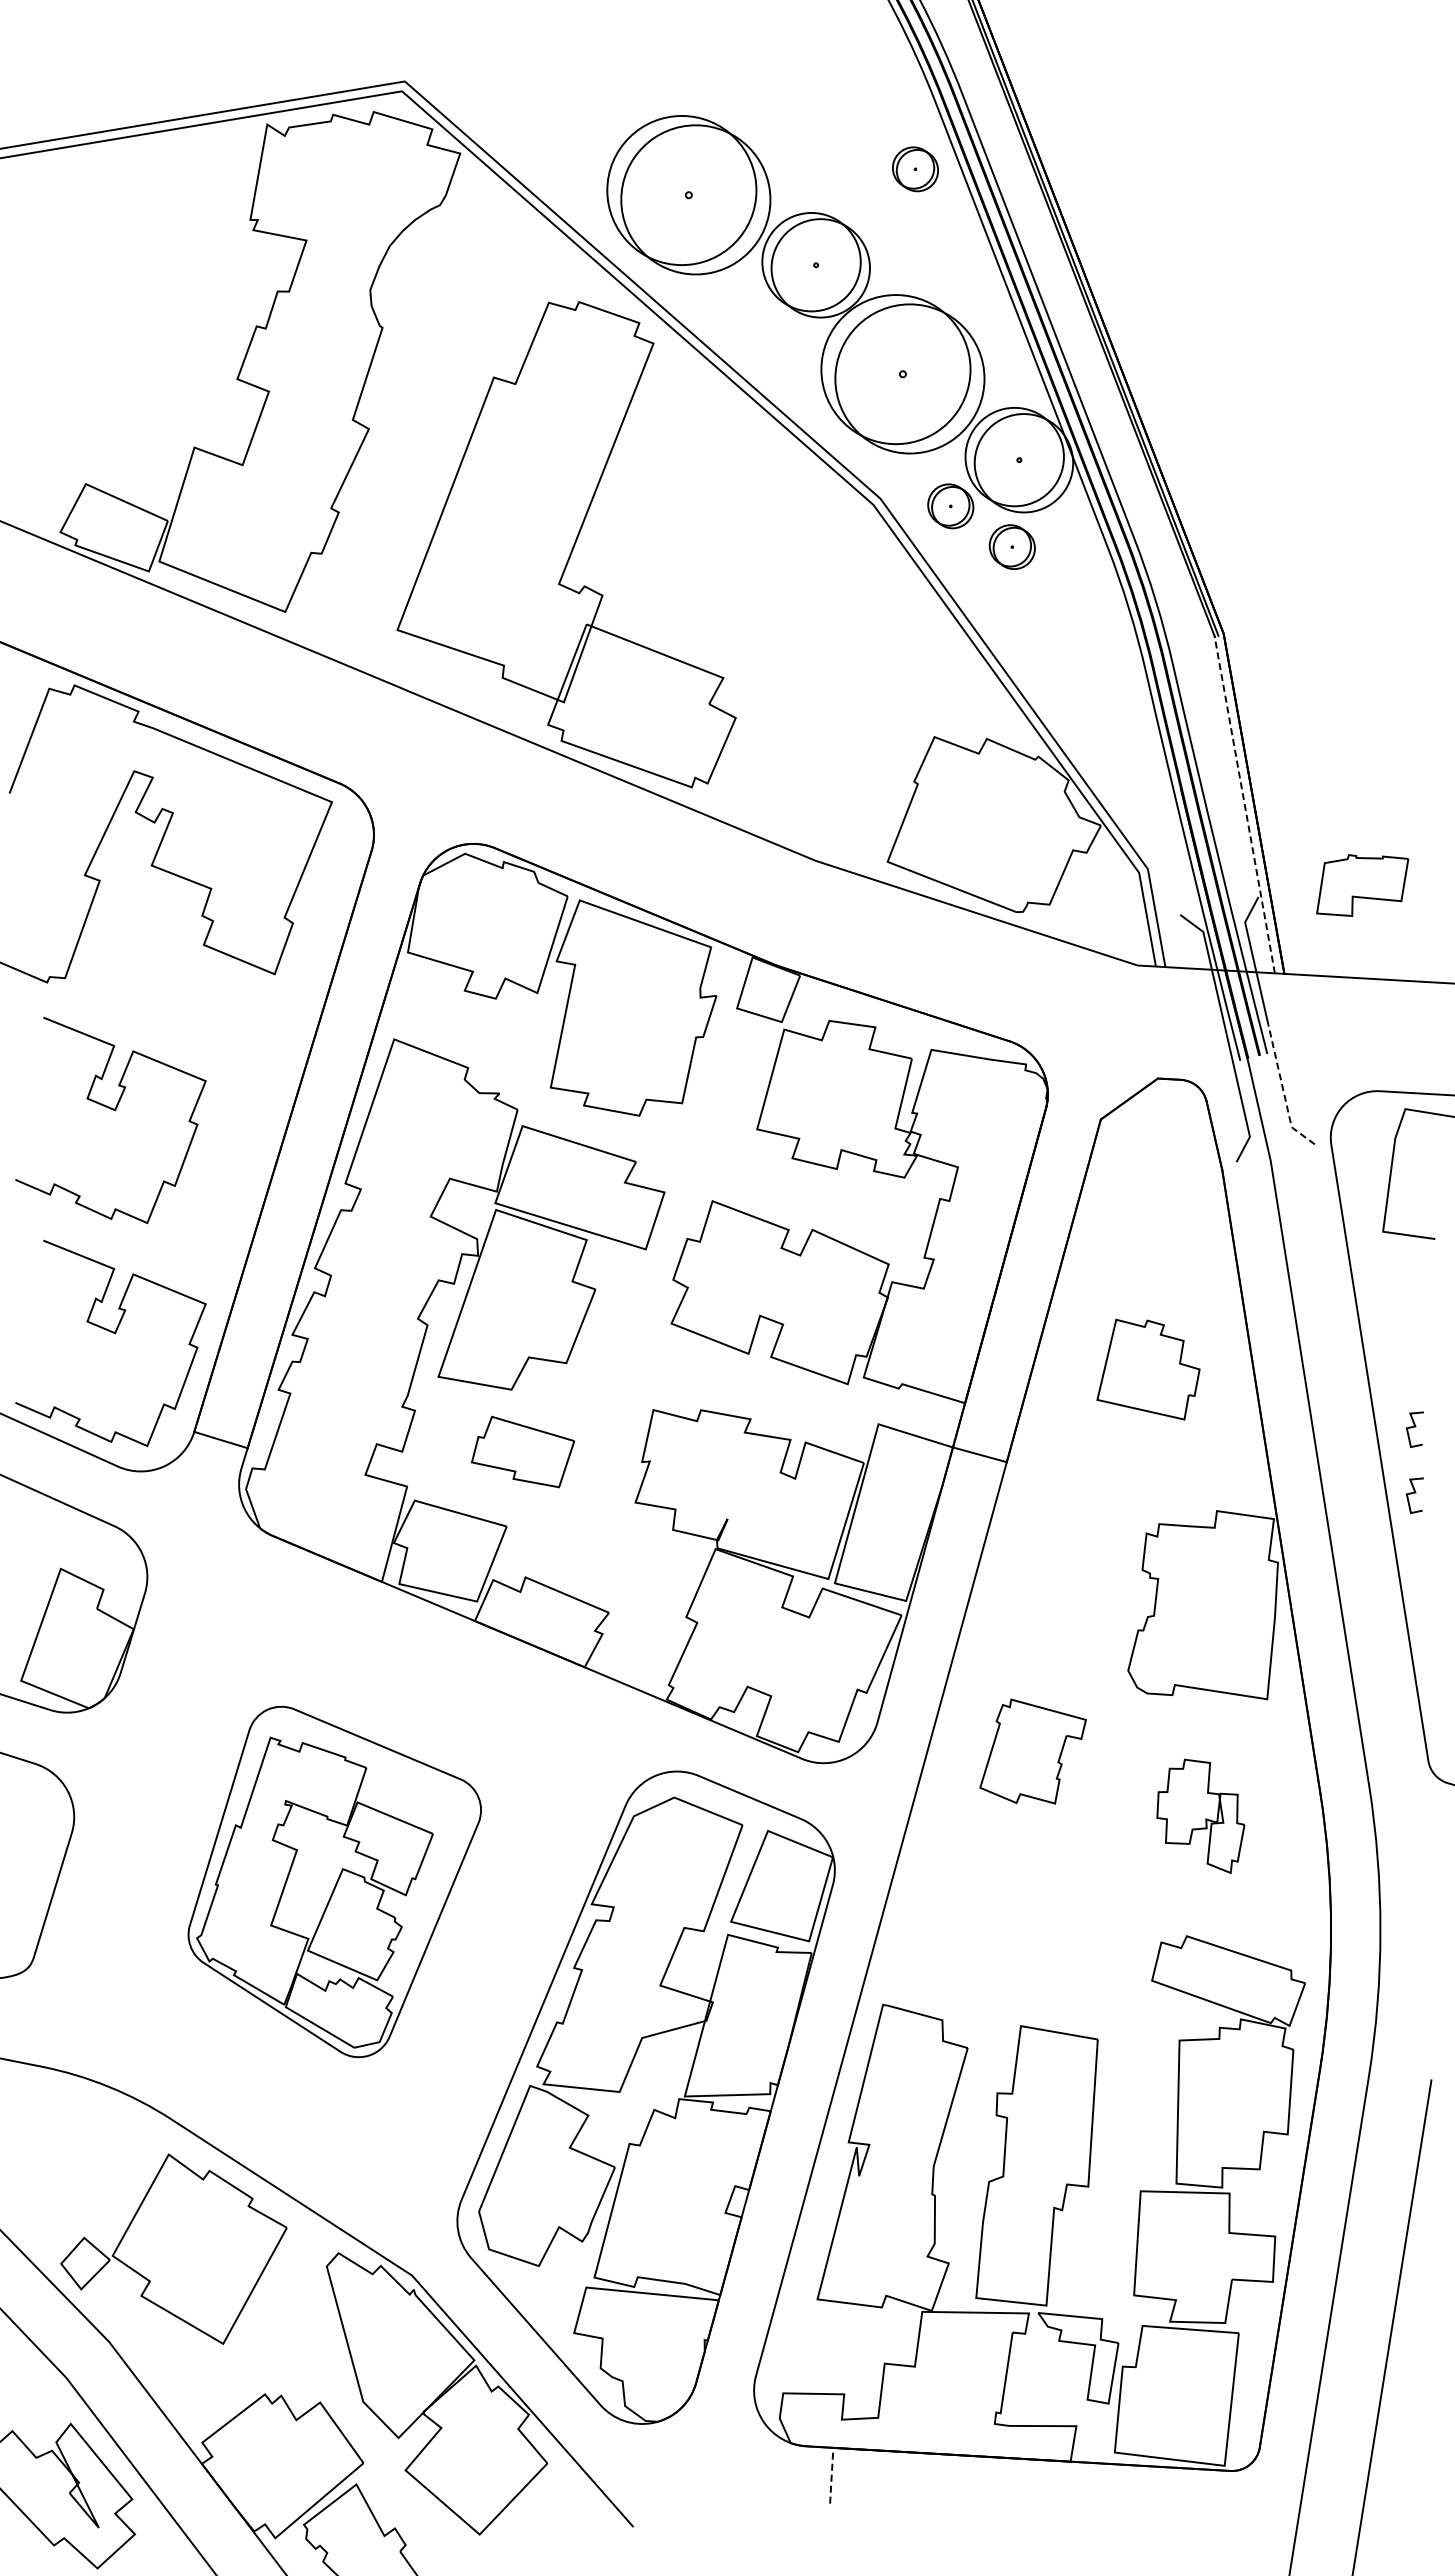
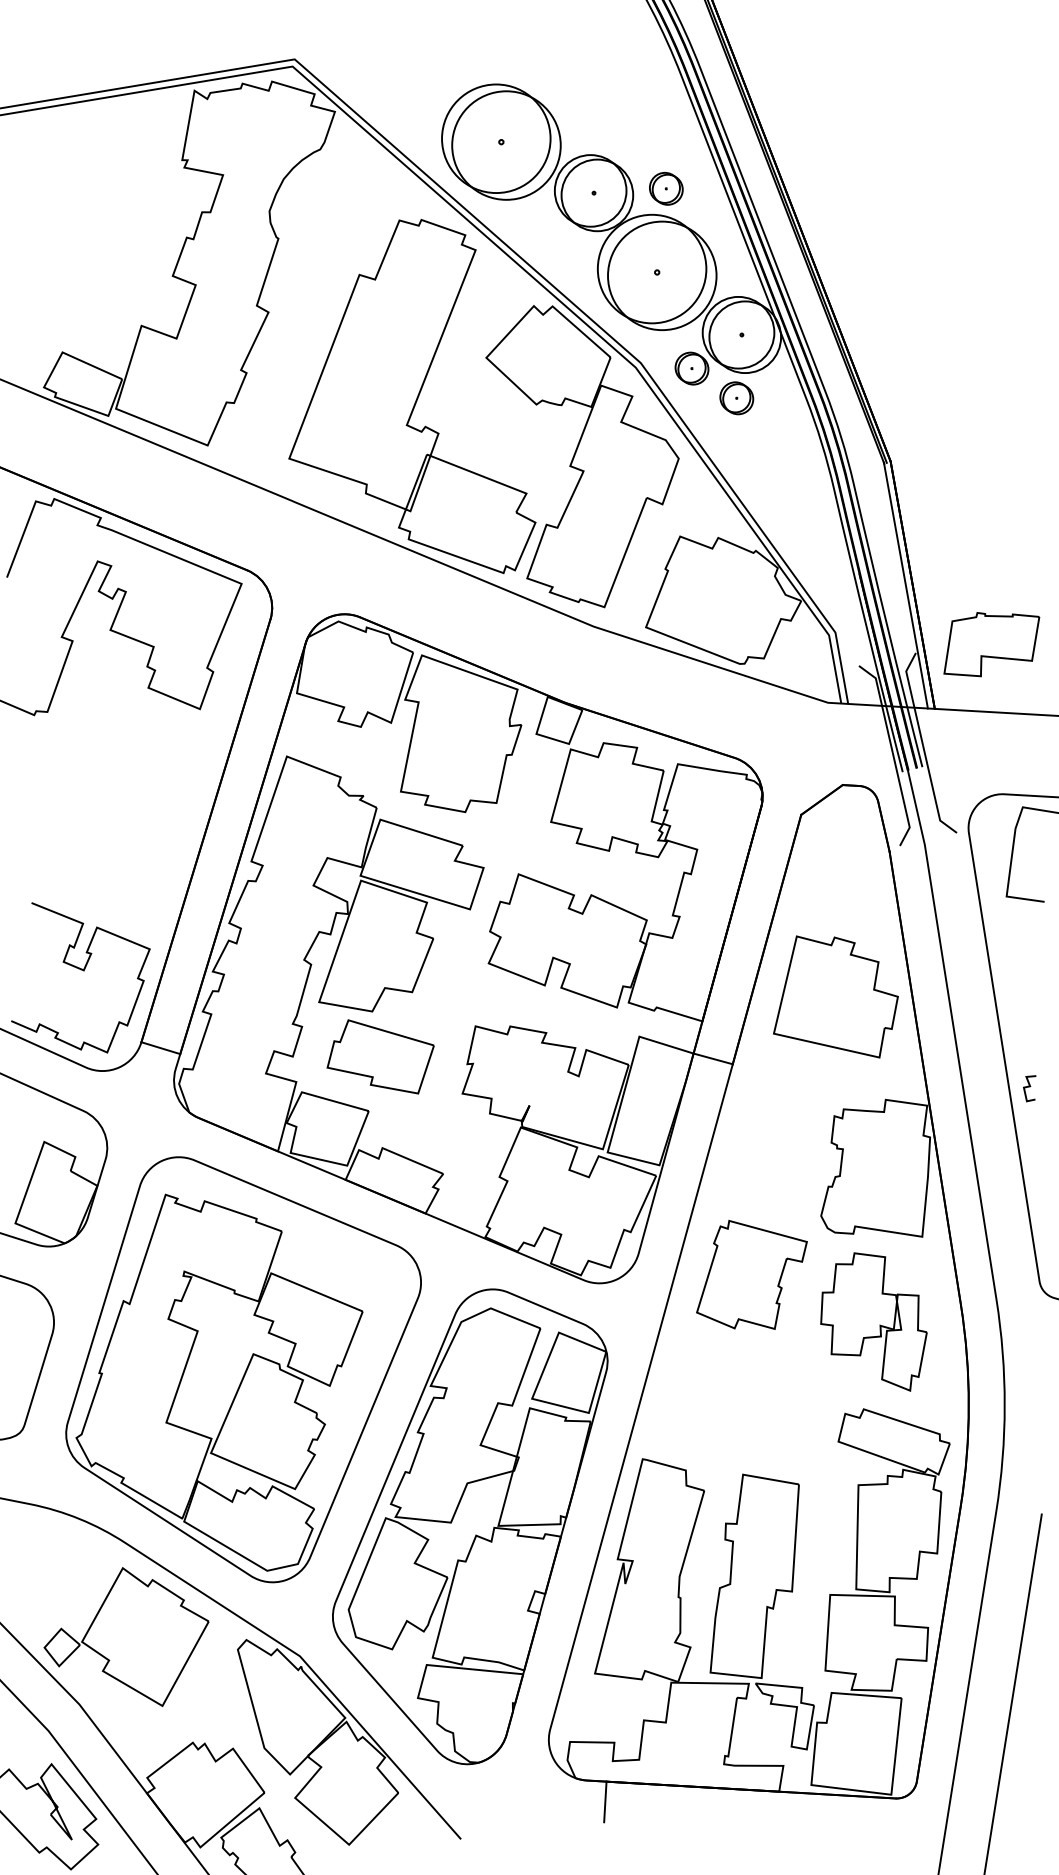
part: (915, 169) -> (666, 188), moved
part: (800, 627) -> (582, 456), added
line: (1244, 804) -> (905, 585), dashed -> solid
part: (1362, 885) -> (991, 644), size x1.43
line: (1283, 1090) -> (934, 793), dashed -> solid
curve: (112, 1110) -> (81, 808), removed
part: (1148, 1369) -> (835, 996), size x1.67
curve: (1414, 1427) -> (1029, 1039), removed
part: (522, 1451) -> (380, 1056), size x1.43
part: (1032, 1751) -> (751, 1274), size x1.43
part: (1200, 1816) -> (873, 1322), size x1.67
part: (334, 1881) -> (243, 1369), size x1.67
line: (831, 2475) -> (605, 1801), dashed -> solid

